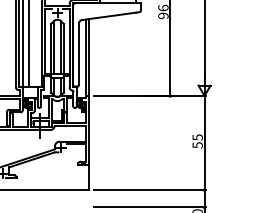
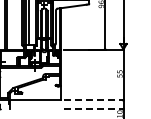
line: (150, 190) -> (94, 100), solid -> dashed
line: (150, 207) -> (94, 109), solid -> dashed

